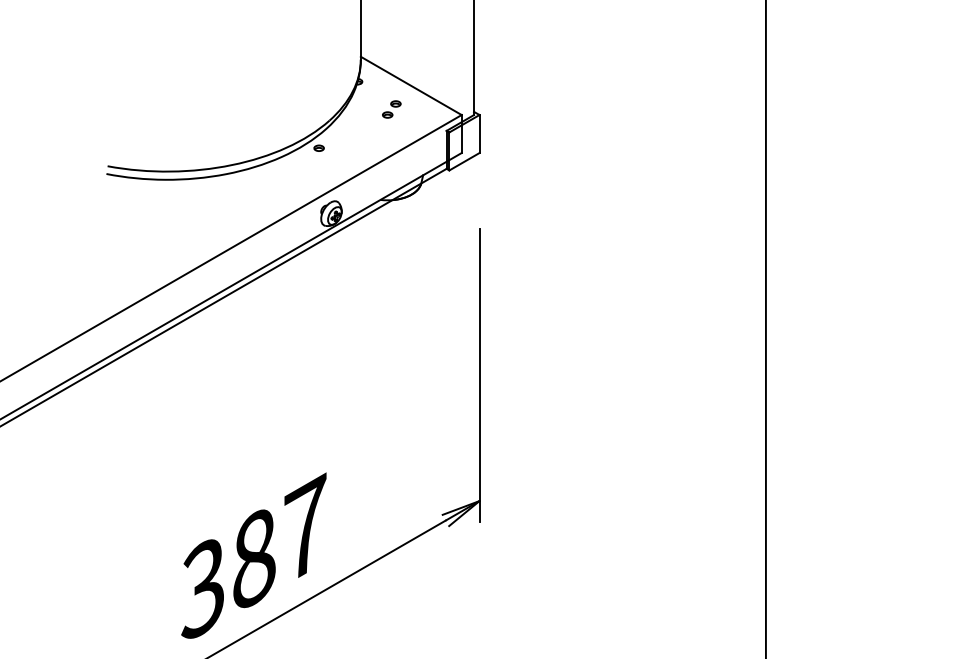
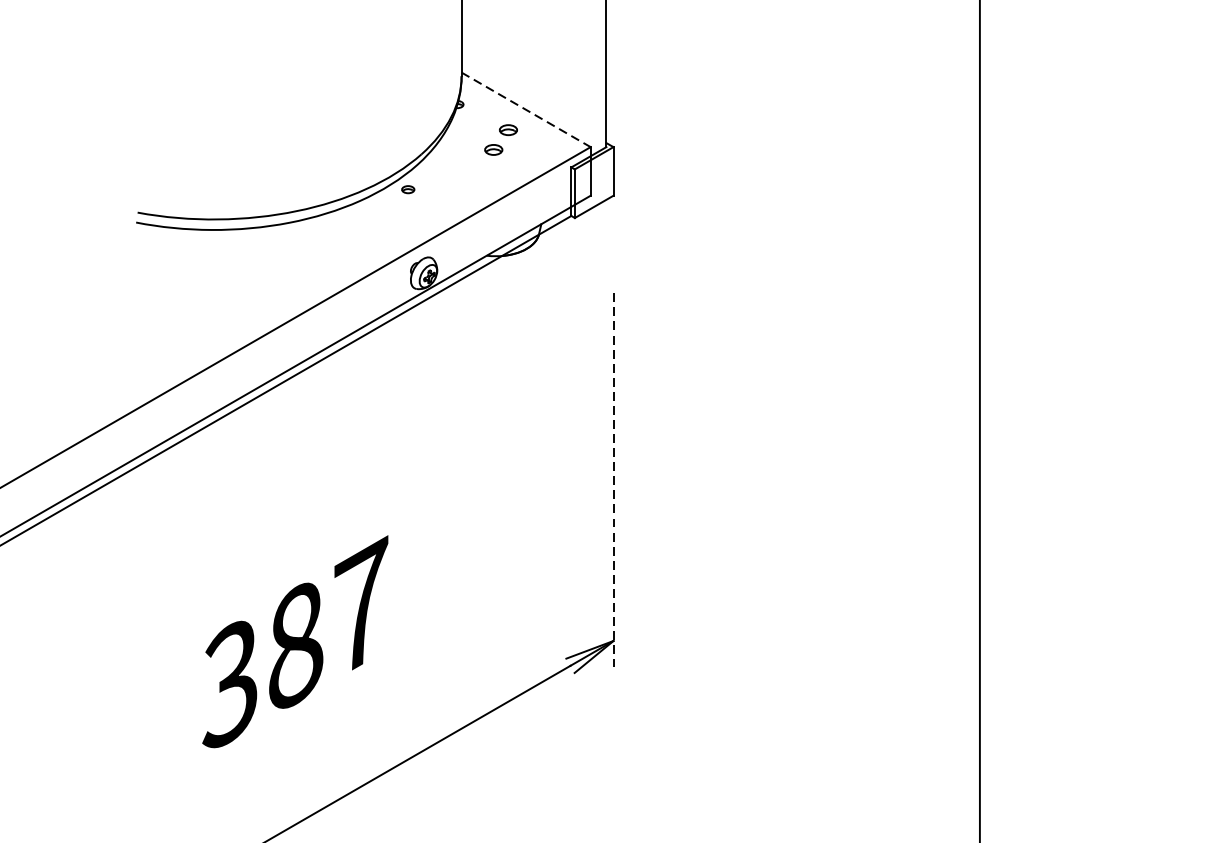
line: (411, 86) -> (526, 110), solid -> dashed
part: (391, 109) -> (500, 140), size x1.4
line: (479, 376) -> (613, 481), solid -> dashed
text: (253, 555) -> (294, 641), moved

